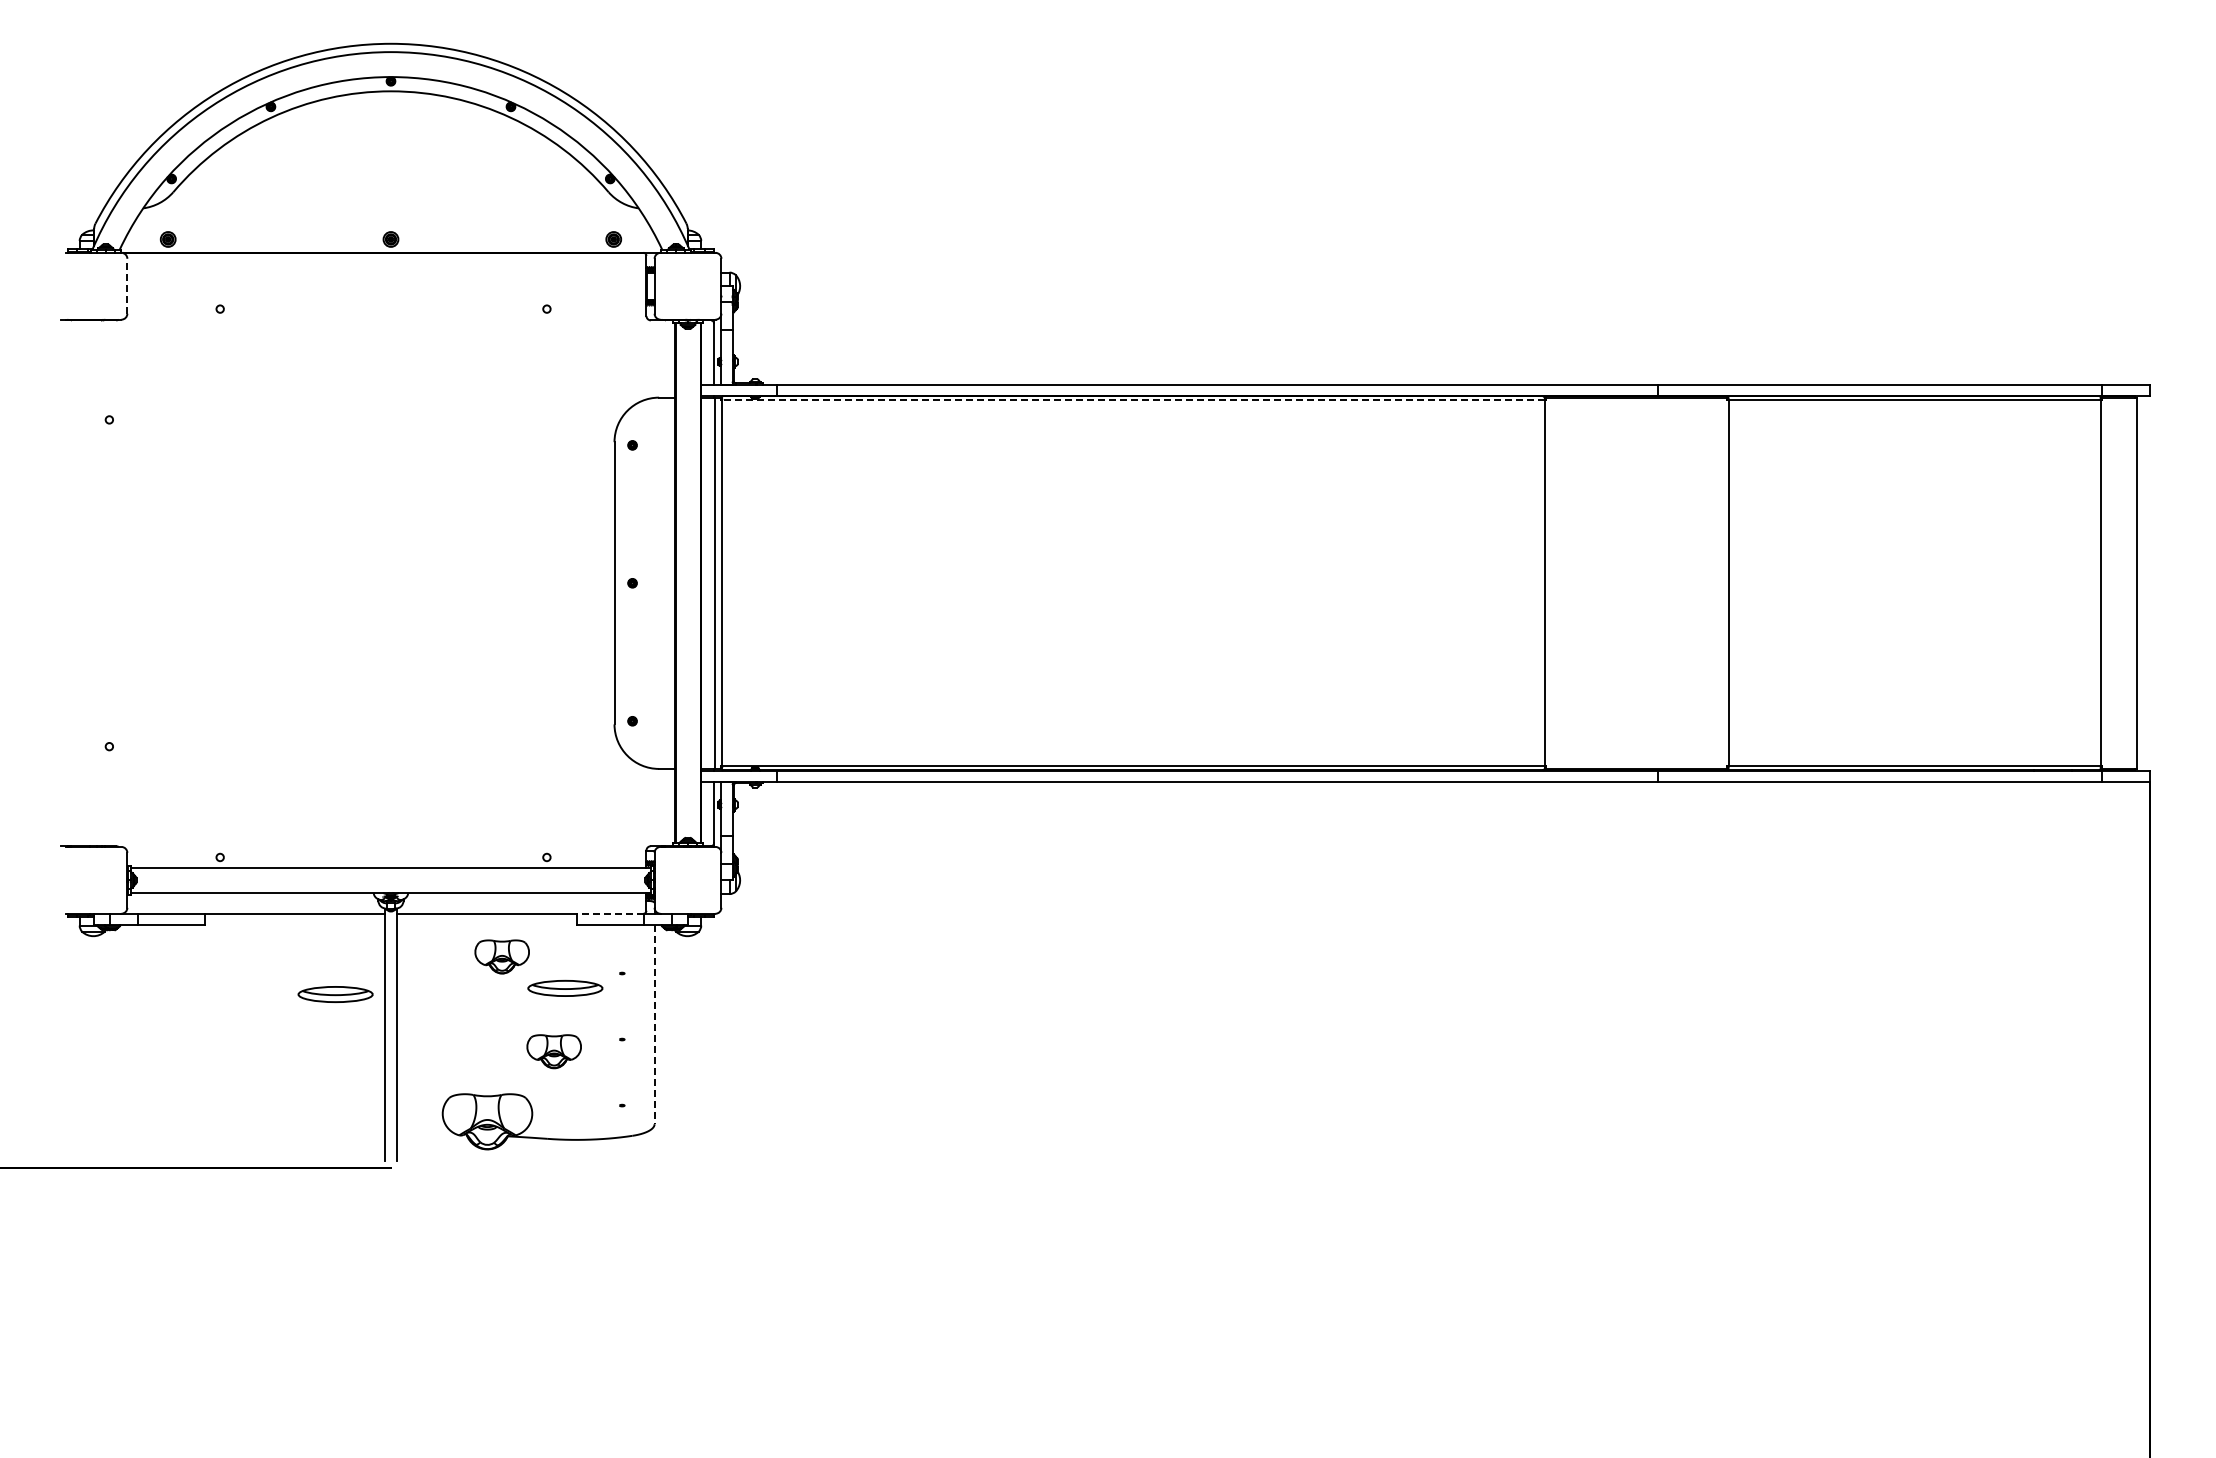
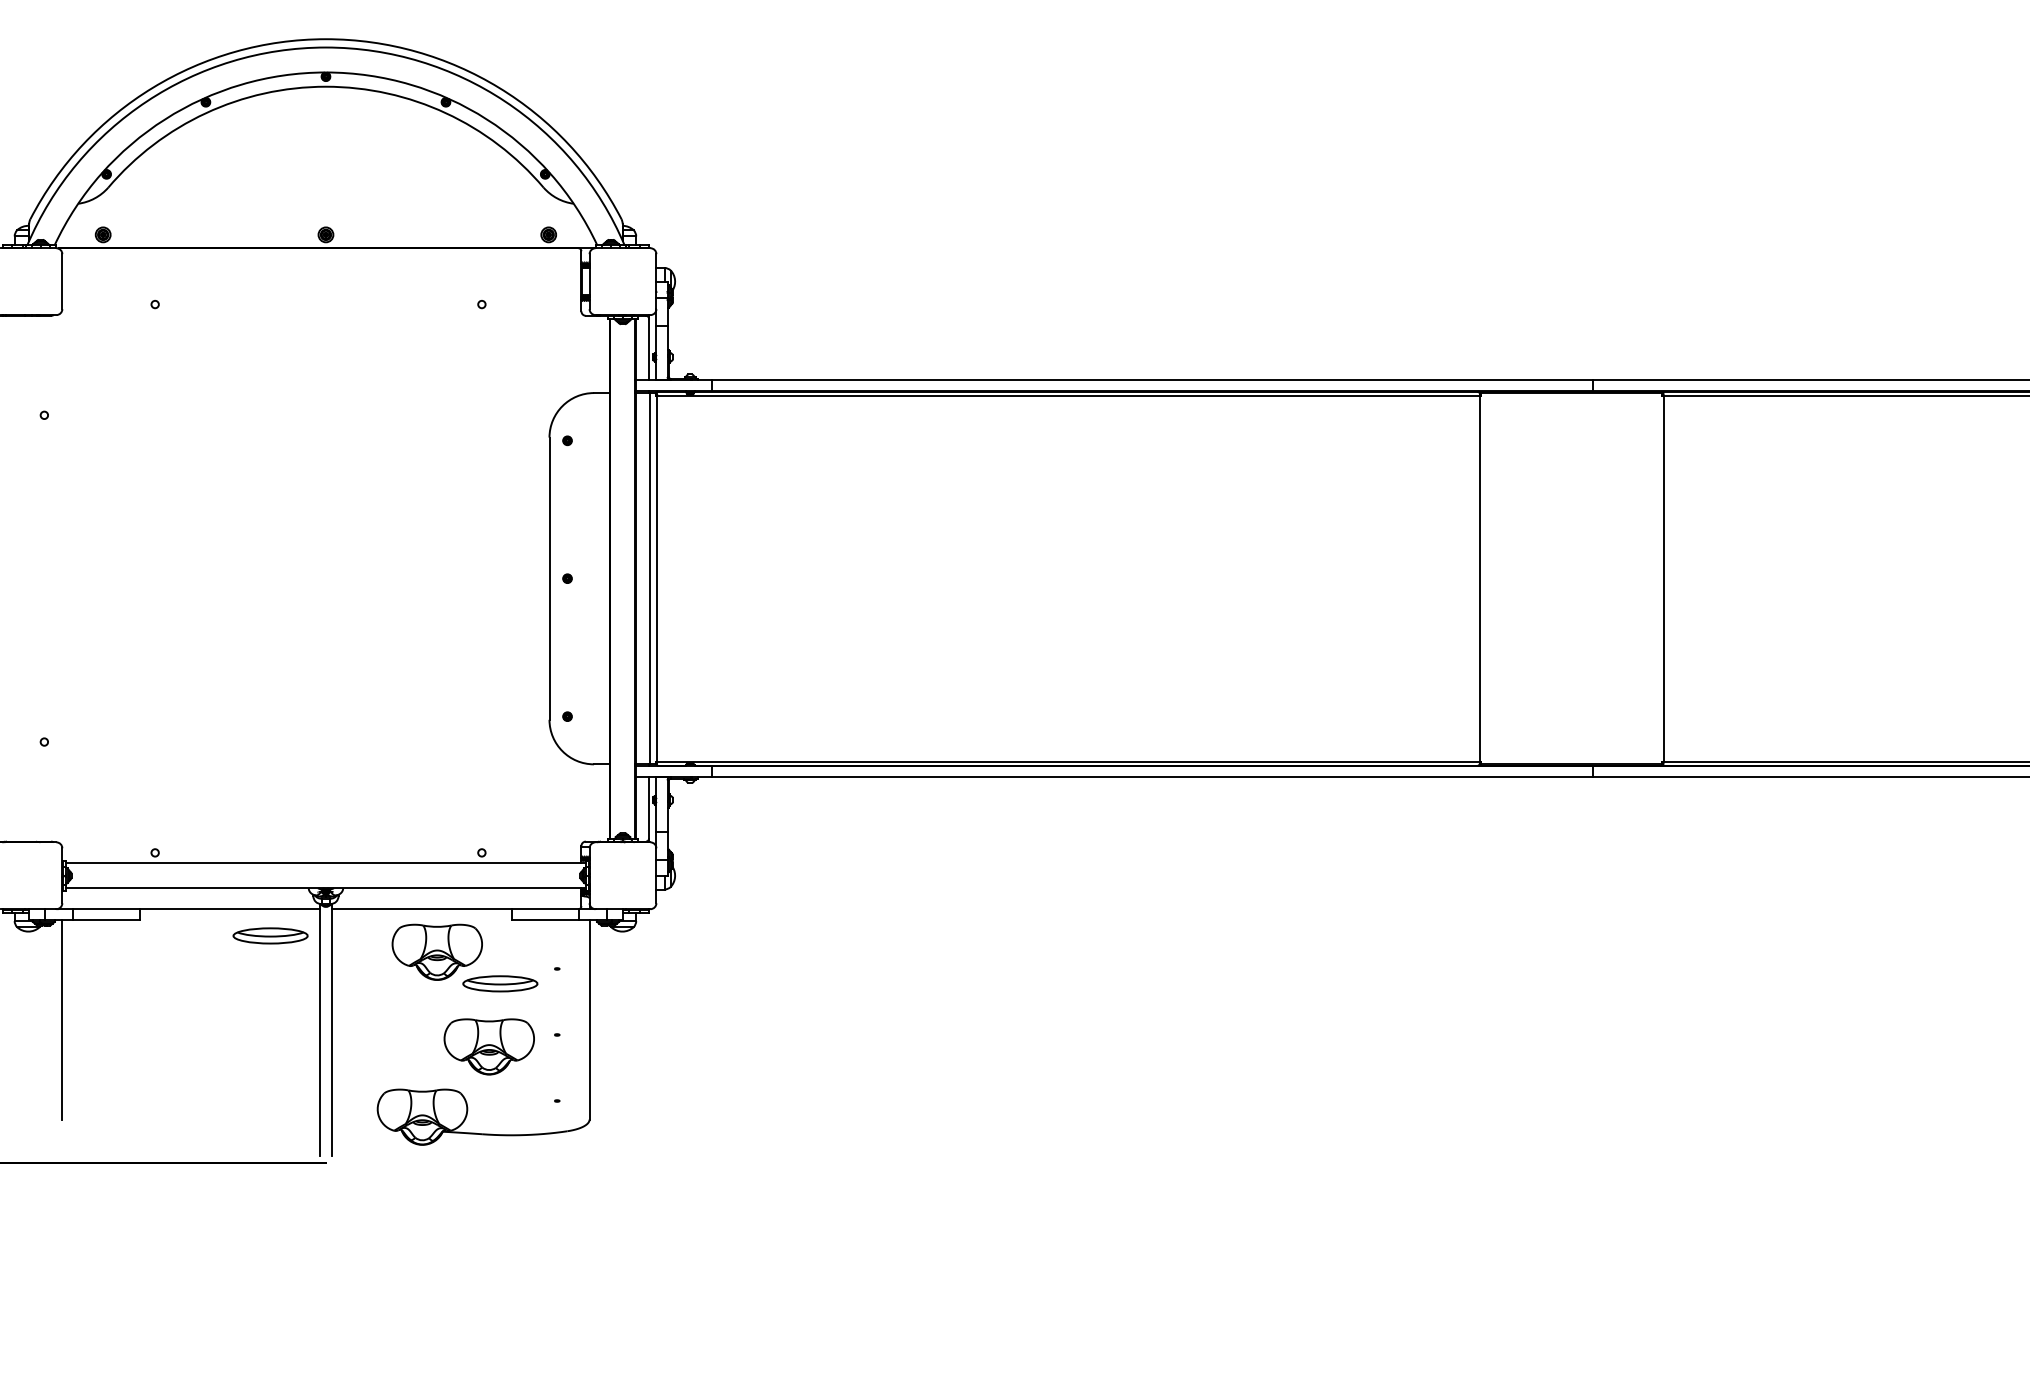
line: (127, 285) -> (62, 280), dashed -> solid
line: (1133, 400) -> (1068, 395), dashed -> solid
line: (610, 913) -> (545, 908), dashed -> solid
part: (501, 956) -> (436, 951), size x1.67
part: (335, 994) -> (270, 935), moved
line: (127, 1024) -> (62, 1019), added
line: (654, 1024) -> (589, 1019), dashed -> solid
part: (553, 1051) -> (488, 1046), size x1.67

